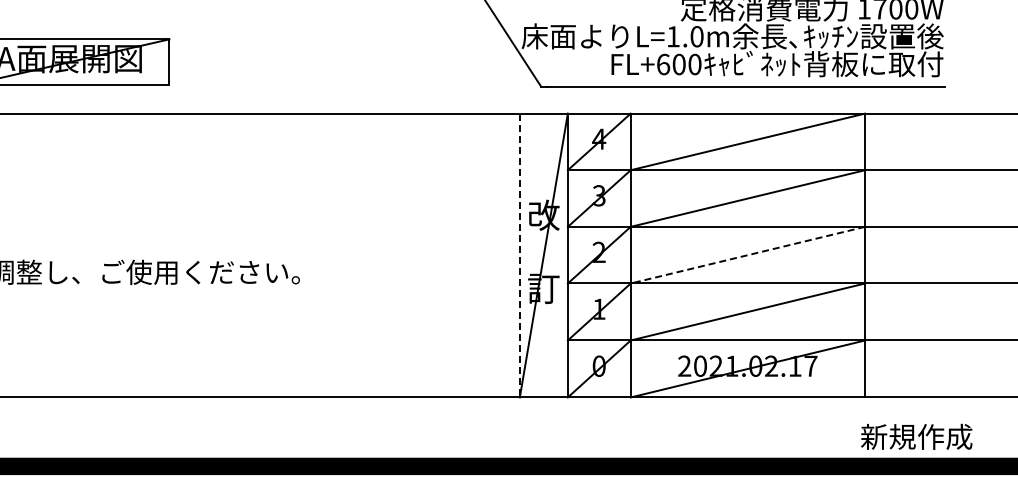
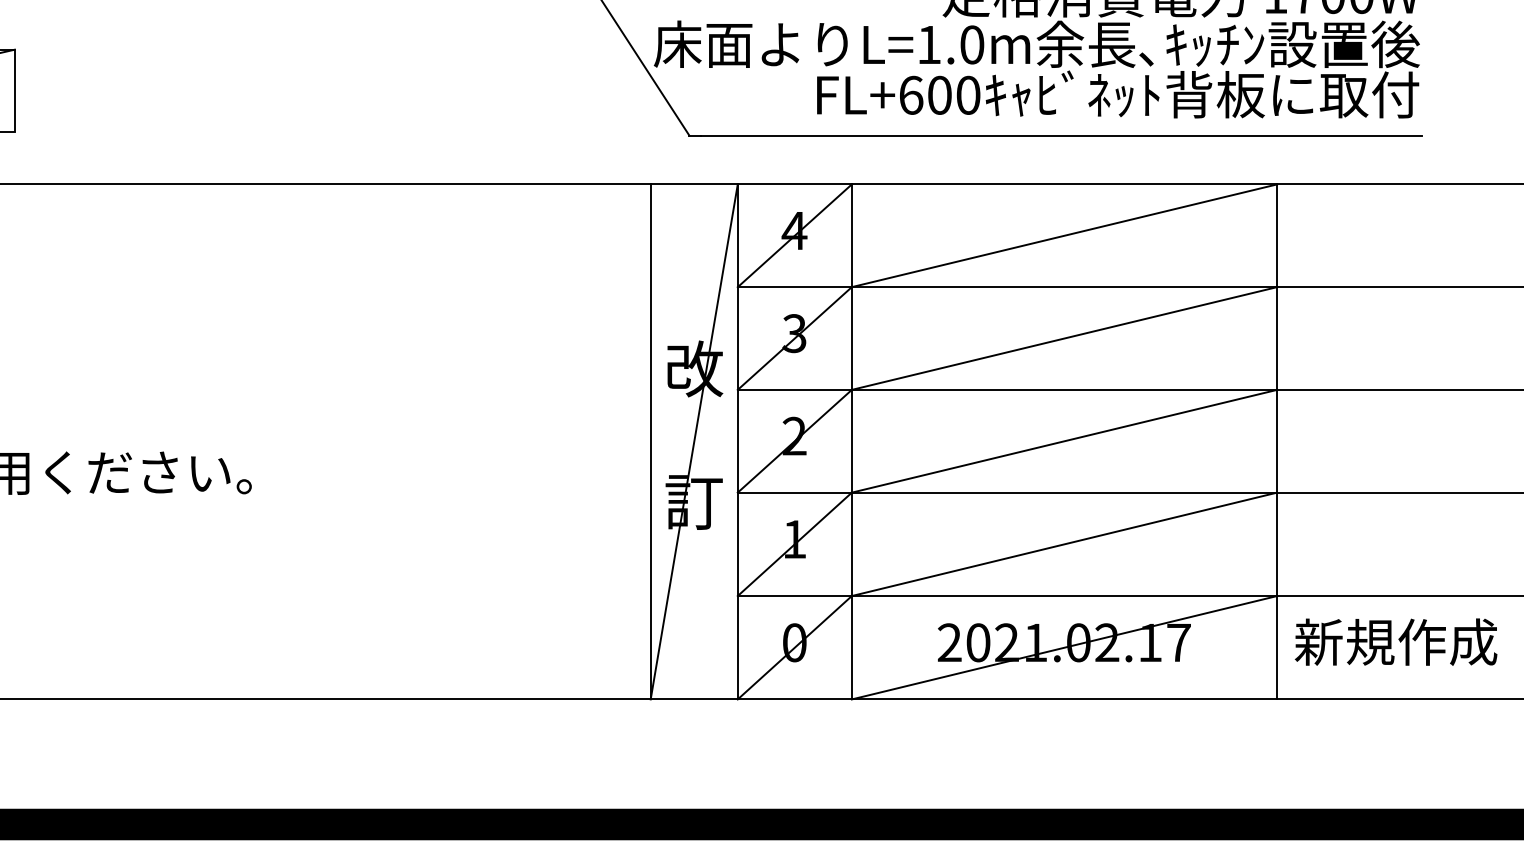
line: (519, 255) -> (650, 441), dashed -> solid
line: (747, 255) -> (1063, 441), dashed -> solid
text: (916, 436) -> (1395, 641), moved

